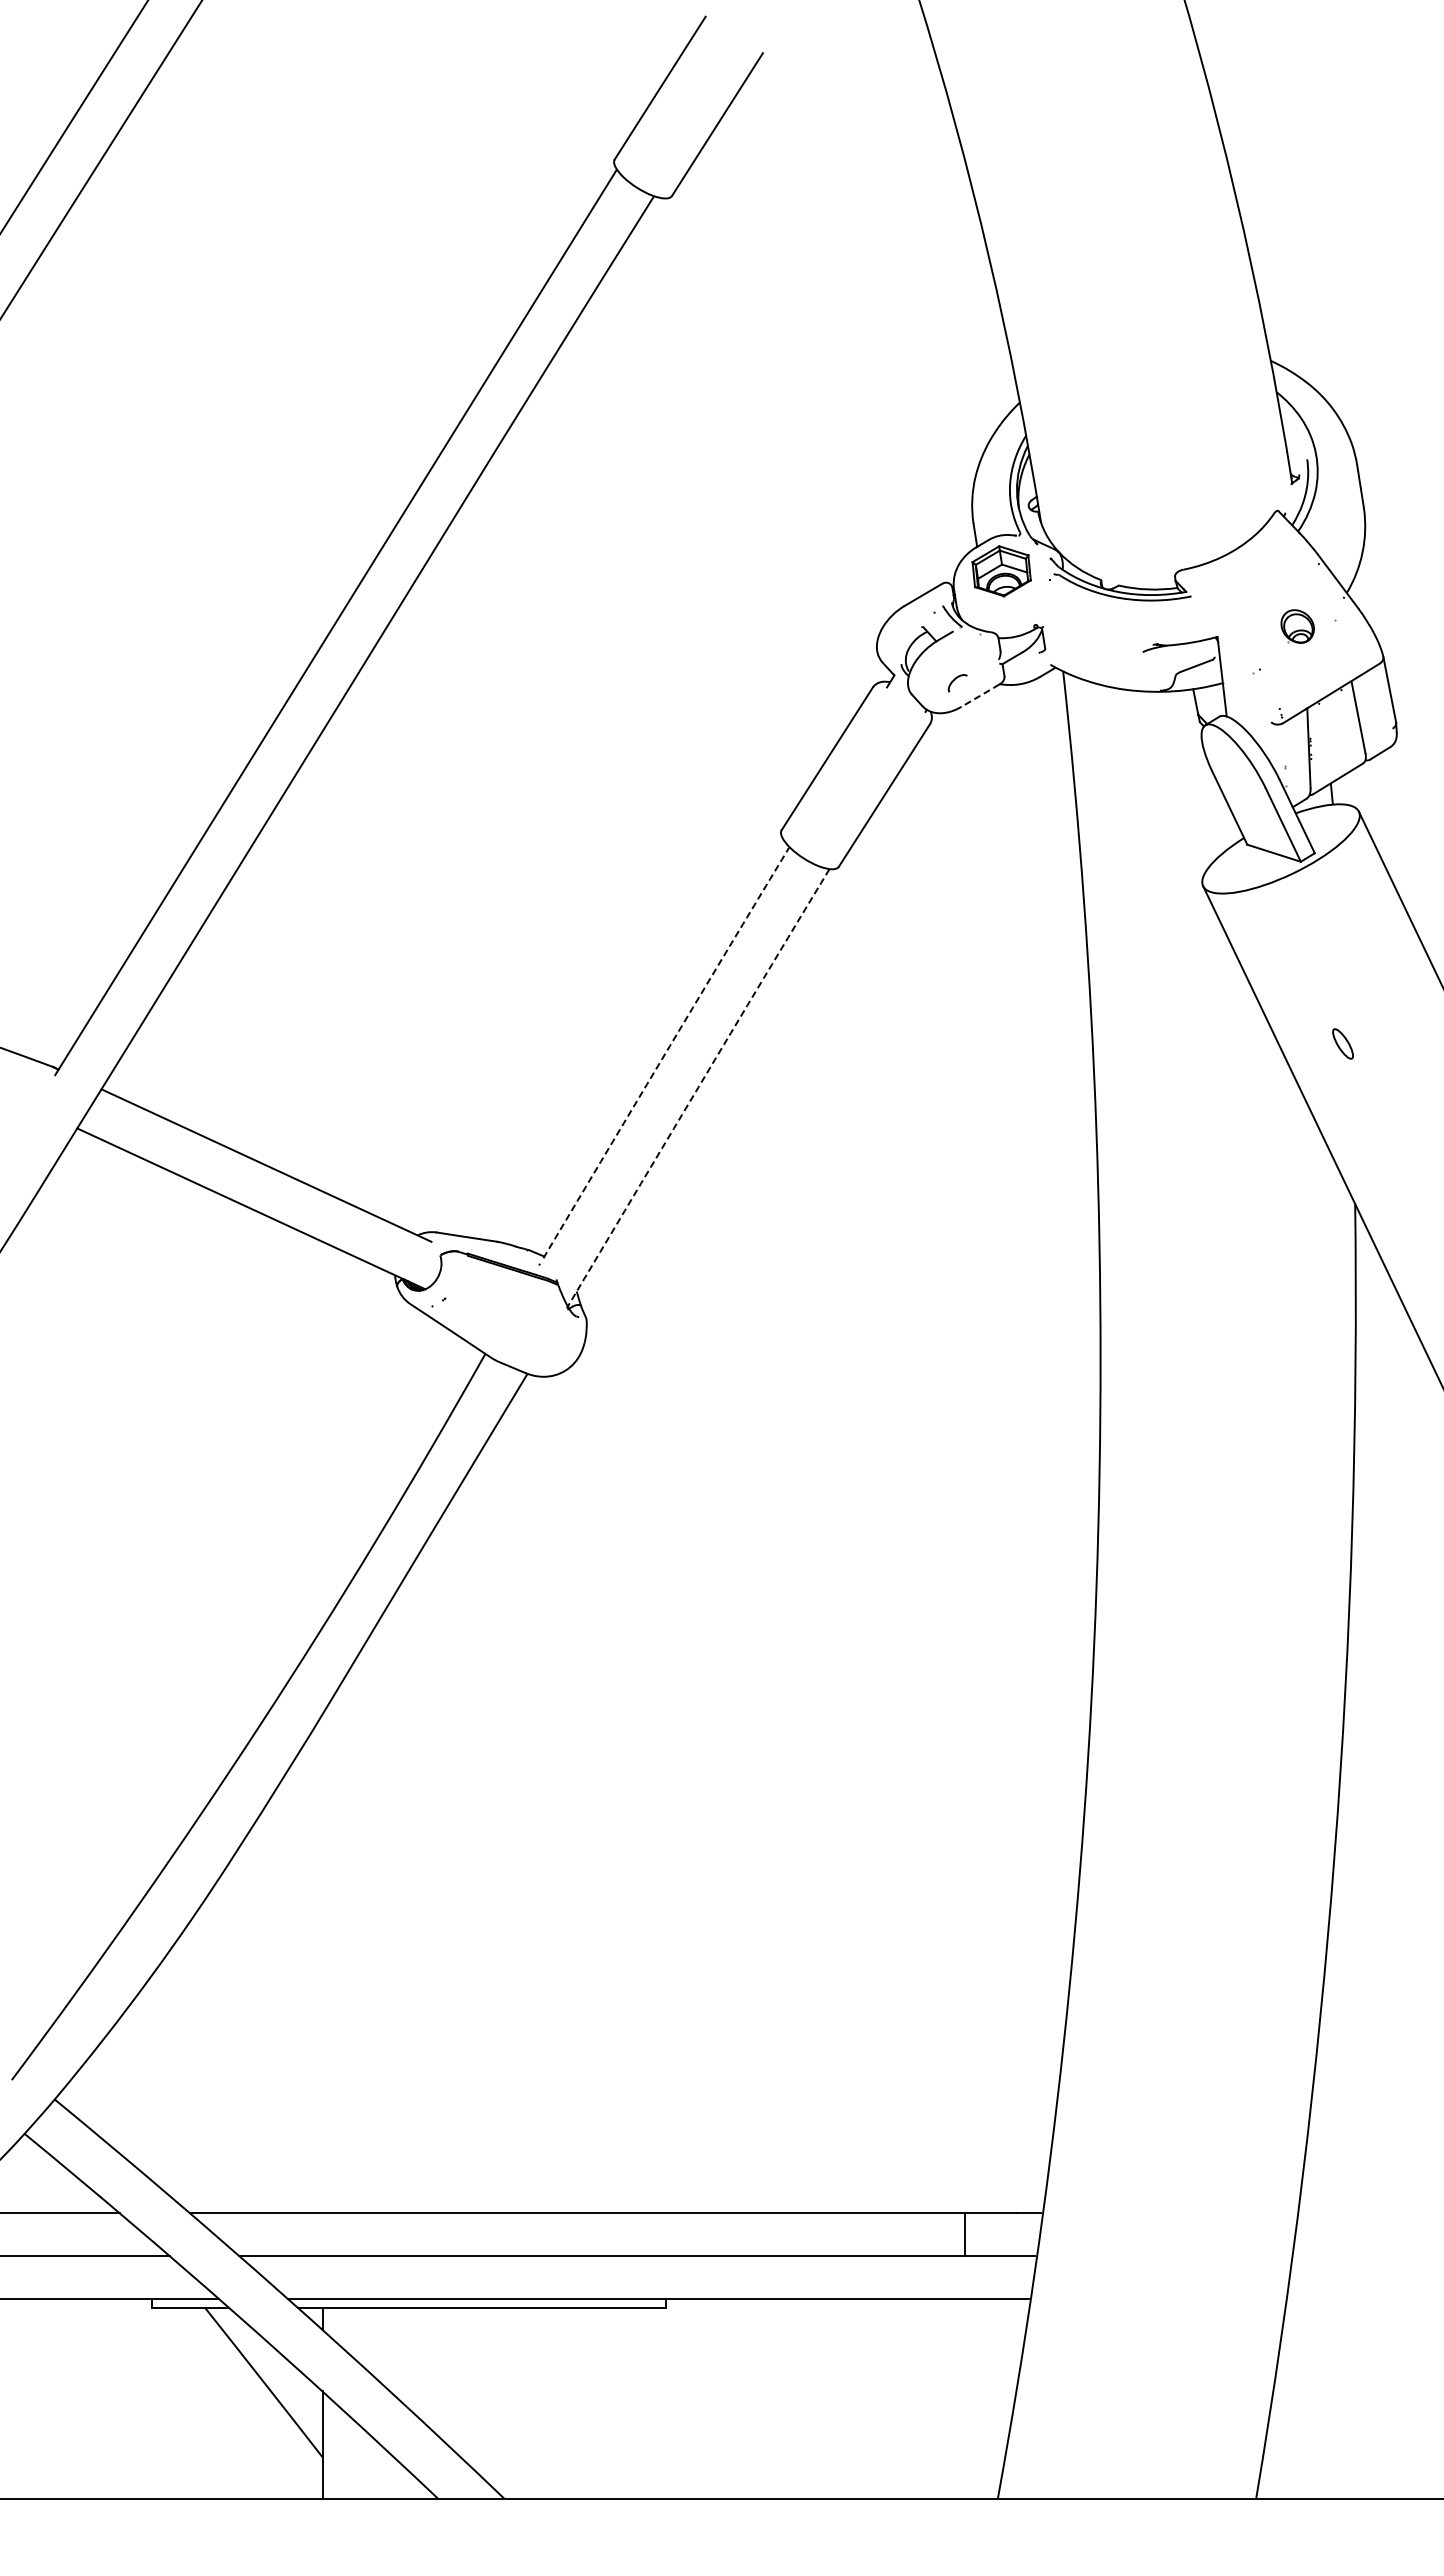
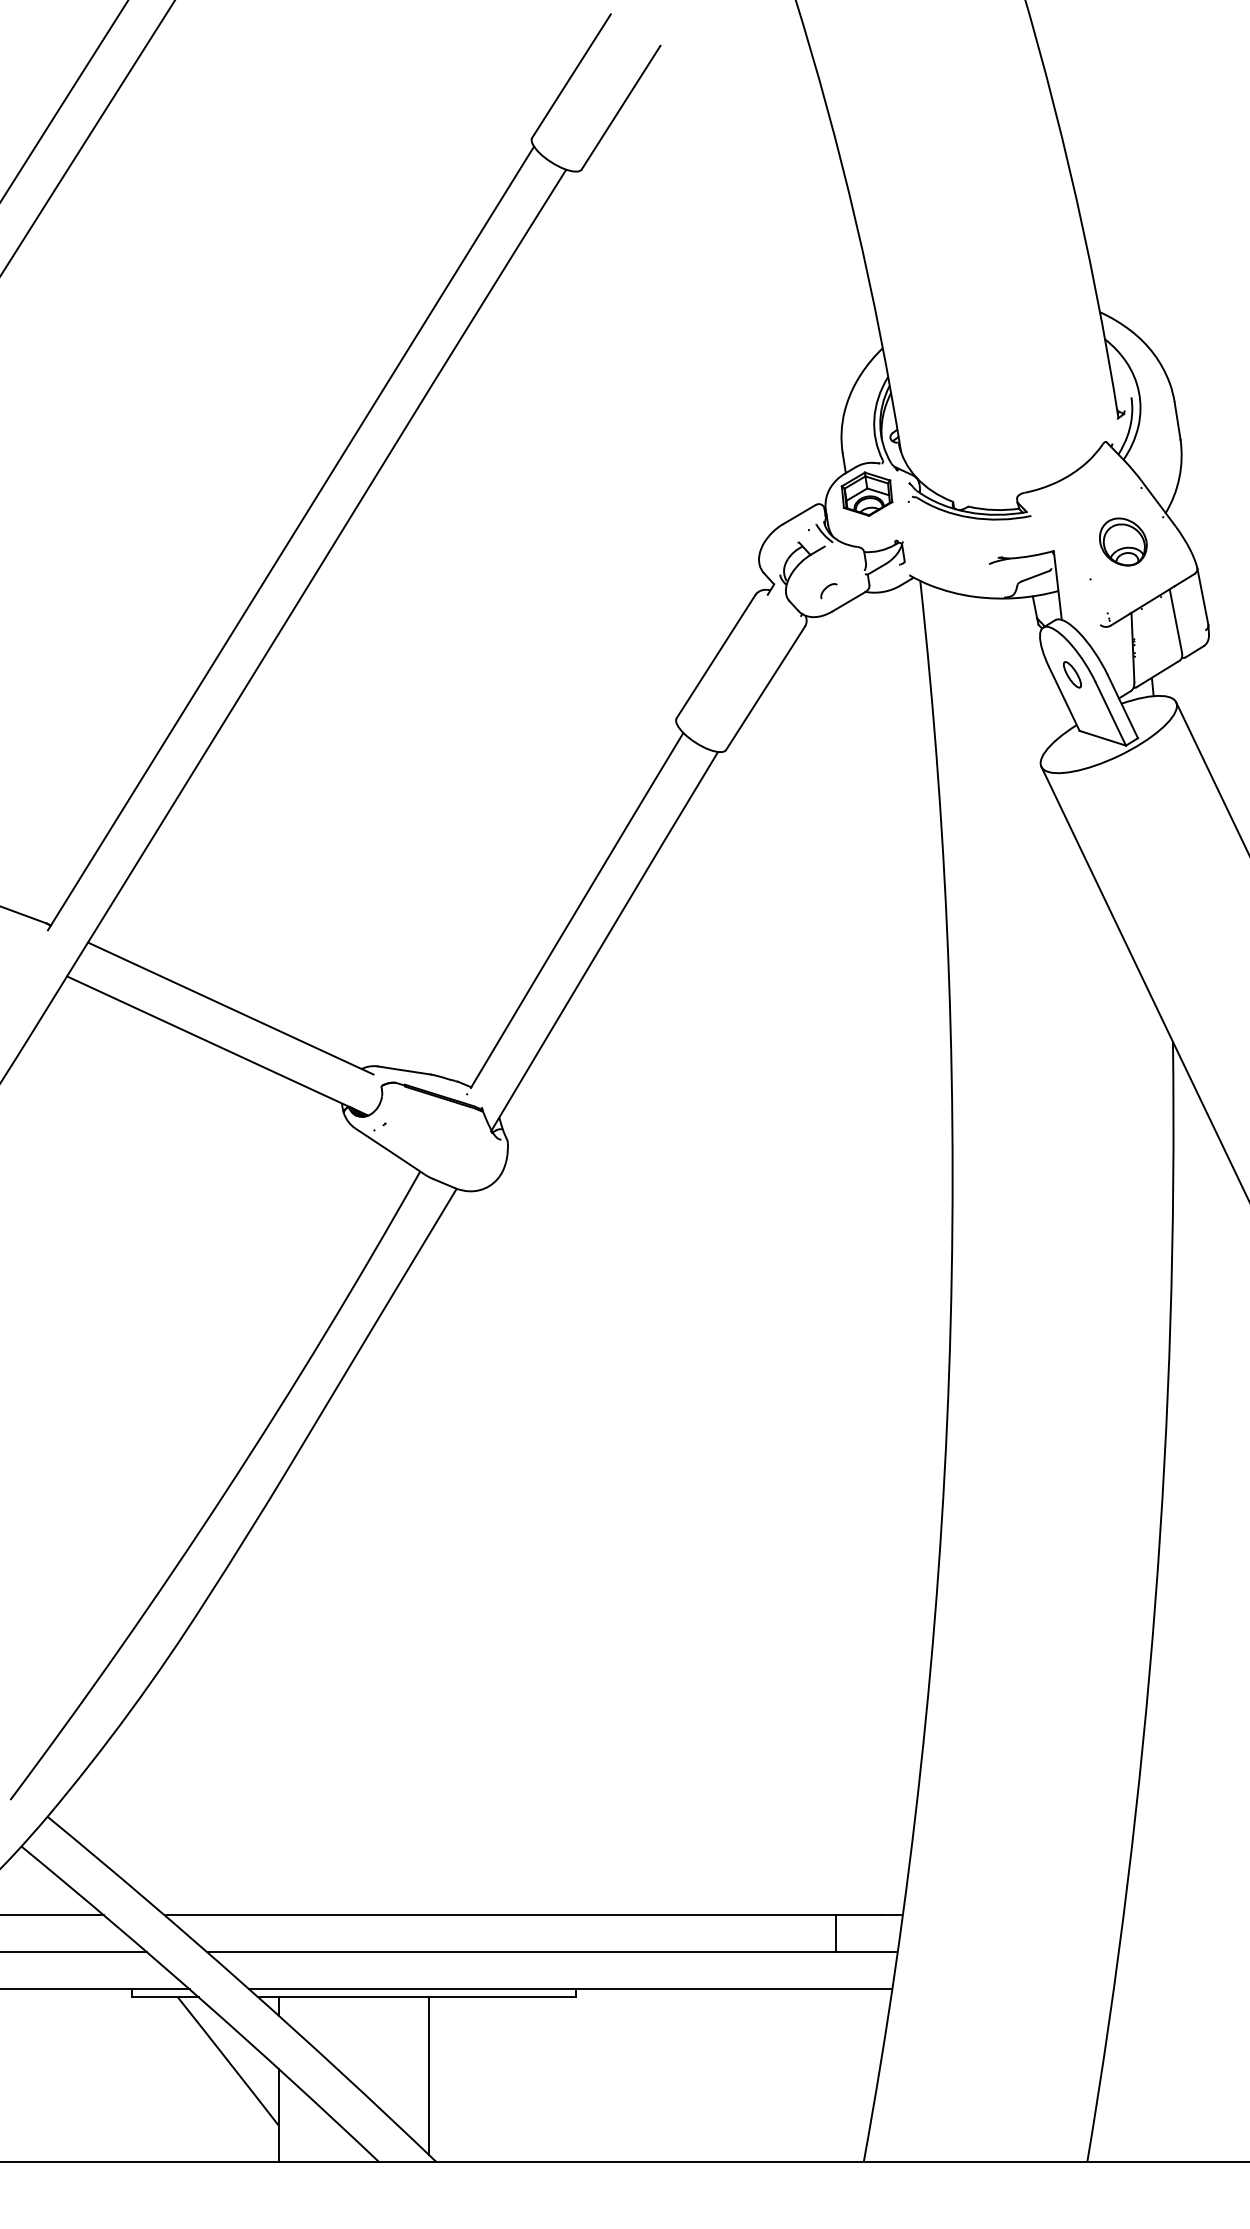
part: (1297, 626) -> (1123, 542), size x1.67
line: (980, 695) -> (848, 601), dashed -> solid
part: (1342, 1043) -> (1071, 674), moved
line: (667, 1050) -> (577, 908), dashed -> solid
line: (698, 1087) -> (604, 940), dashed -> solid
line: (495, 2398) -> (428, 2075), added

